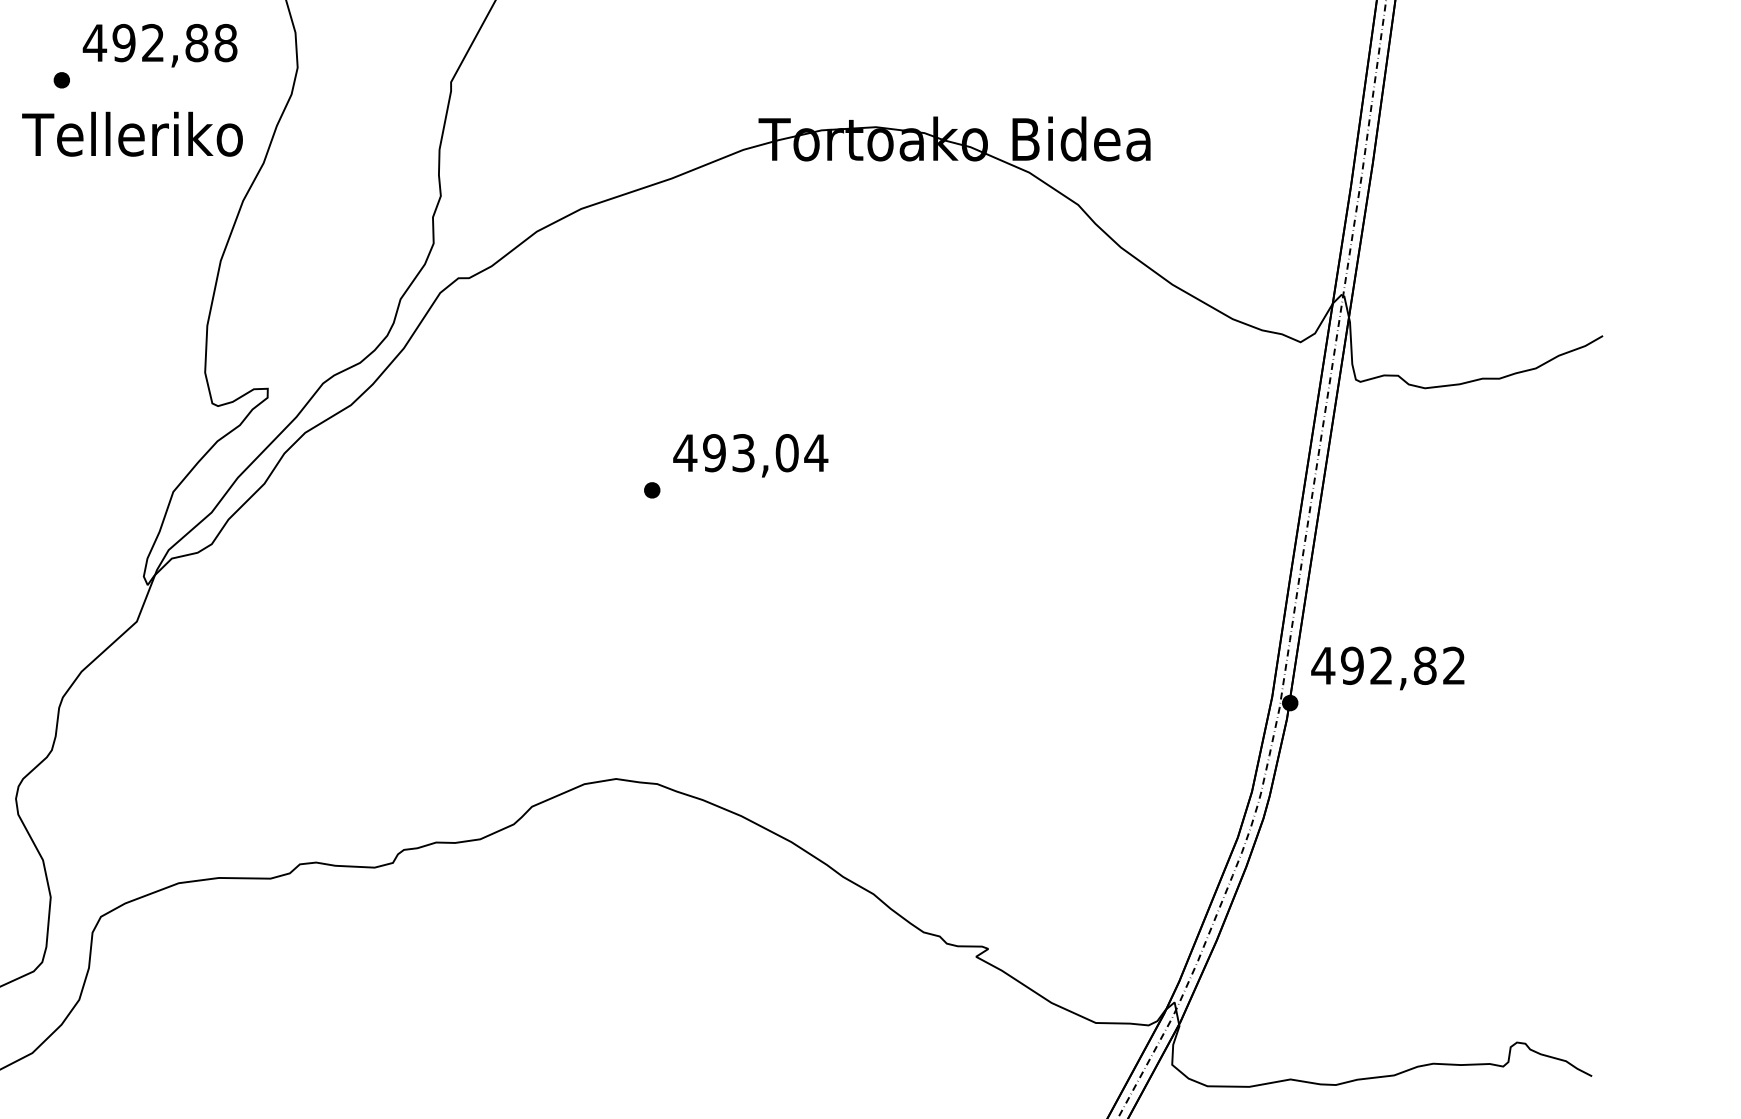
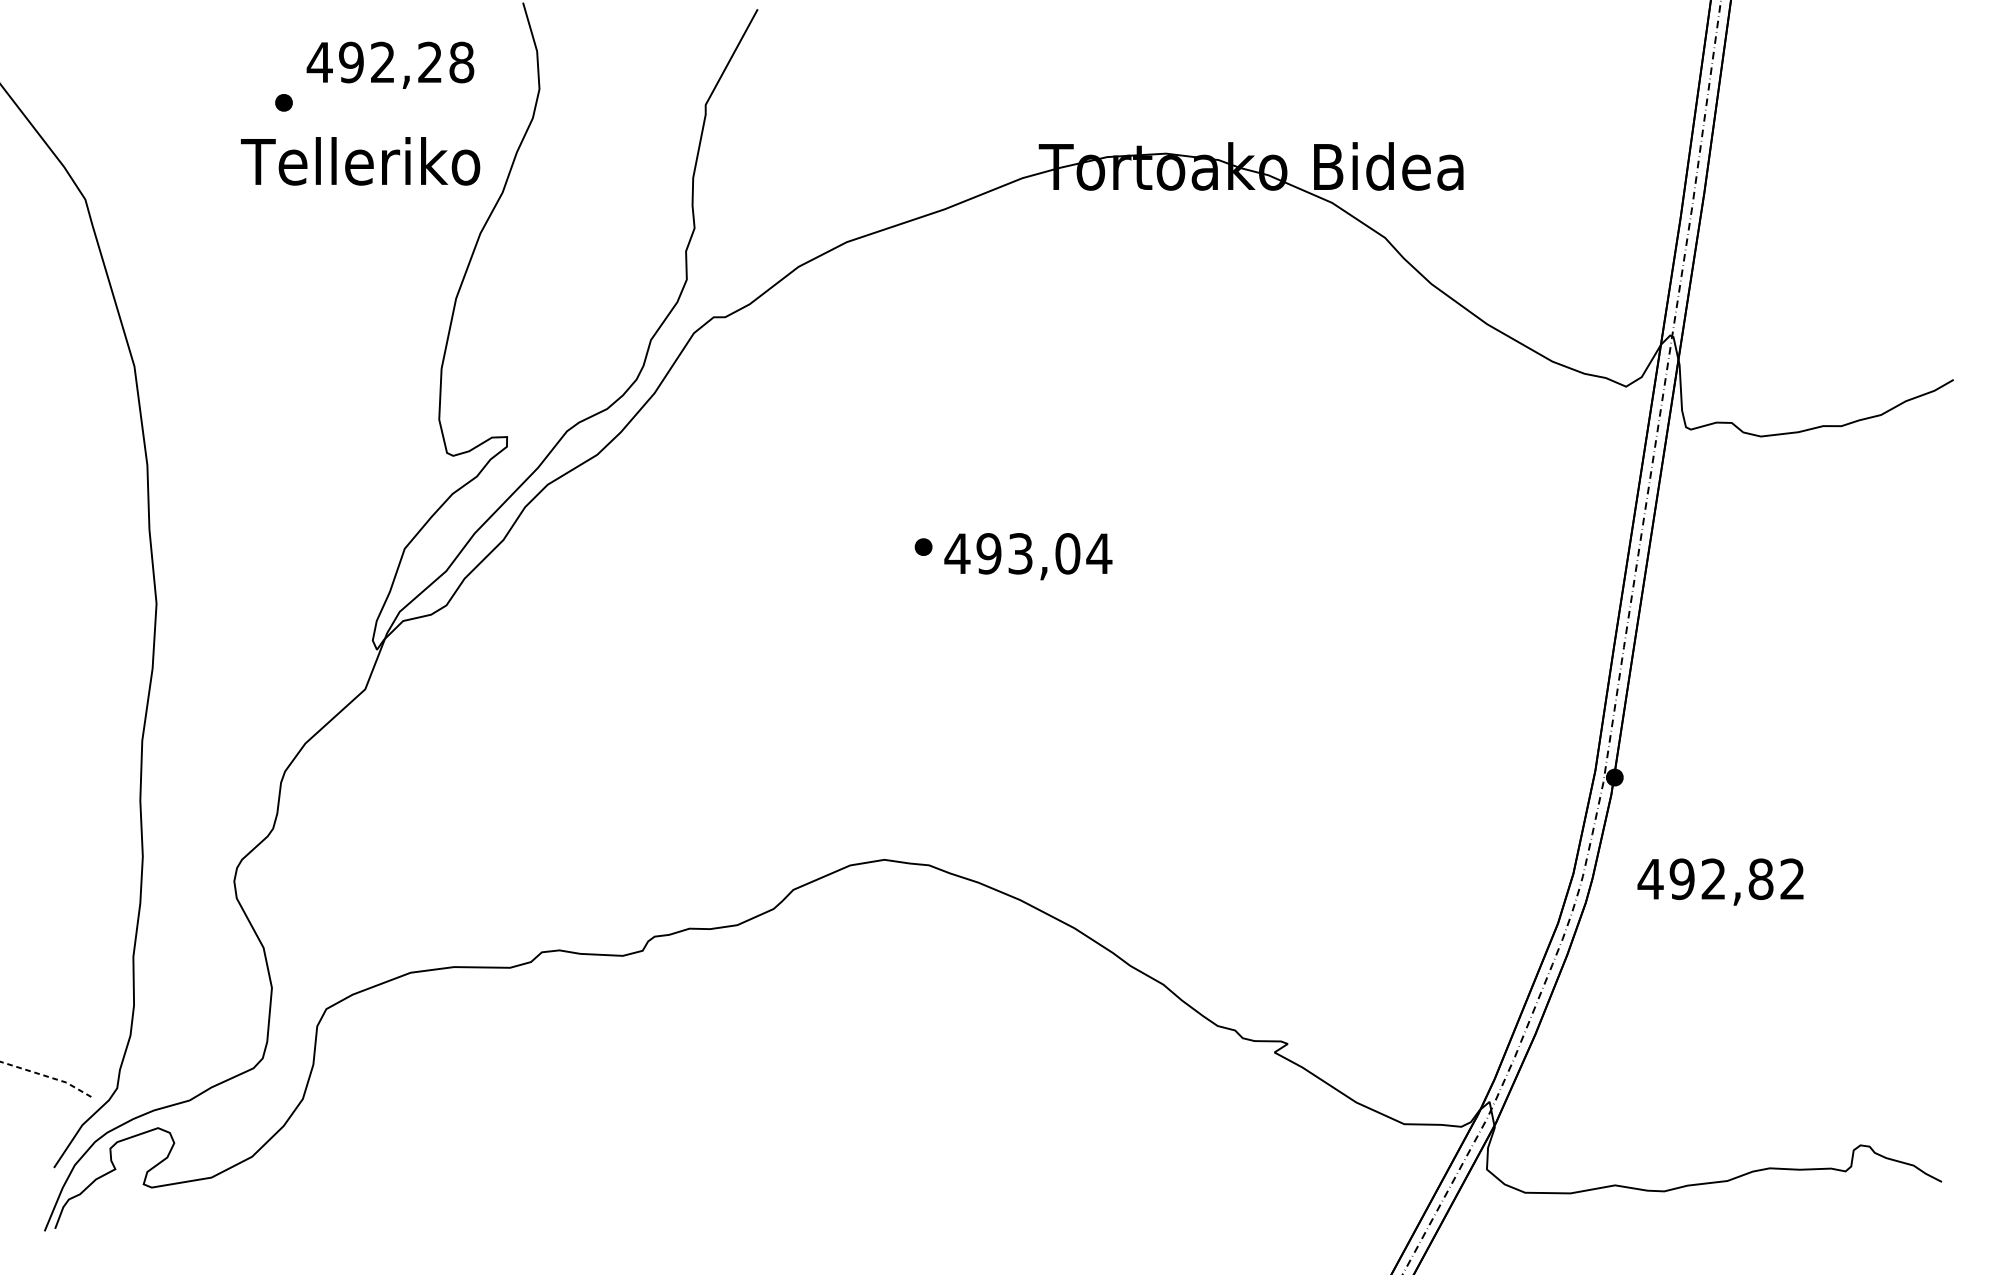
text: (197, 43) -> (430, 62), 492,88 -> 492,28
text: (750, 455) -> (1028, 556), moved
text: (1387, 667) -> (1720, 881), moved

